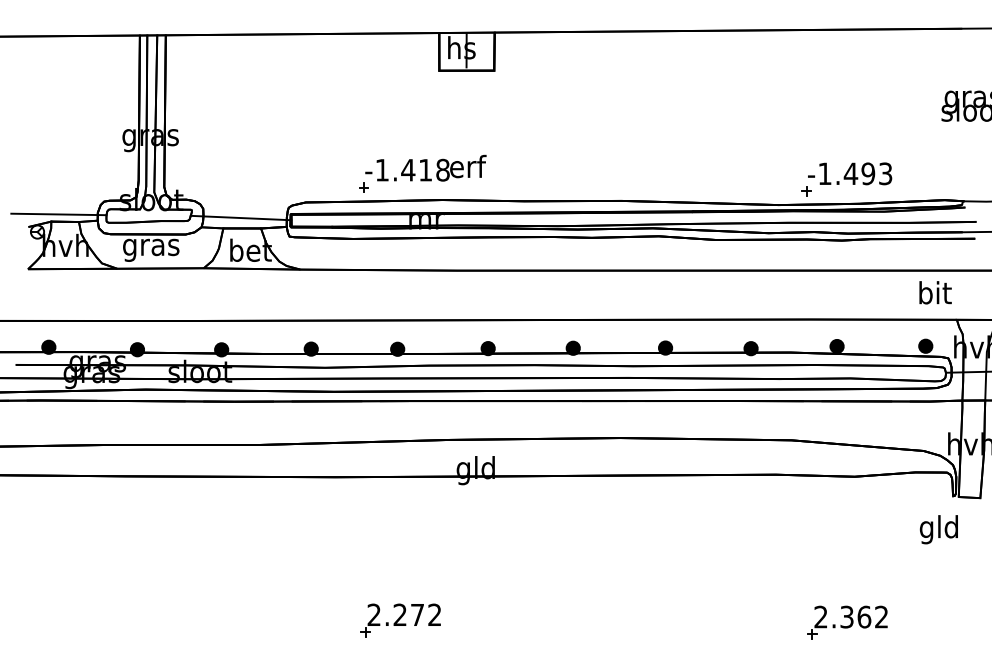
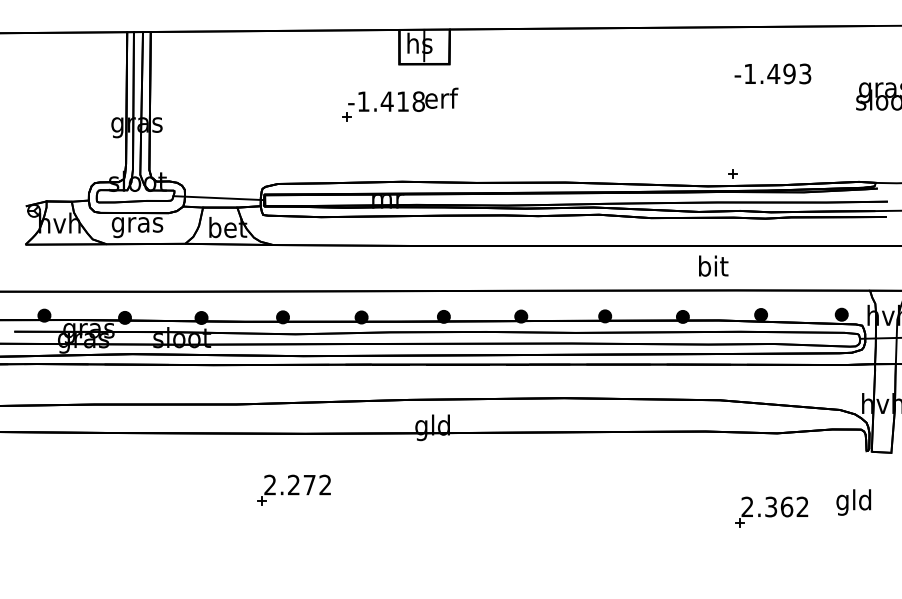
part: (422, 173) -> (400, 104), moved
text: (849, 173) -> (772, 73), moved
line: (58, 214) -> (53, 194), removed
text: (935, 292) -> (713, 265), moved
text: (938, 529) -> (853, 502), moved
part: (399, 619) -> (293, 489), moved
part: (847, 622) -> (771, 511), moved

